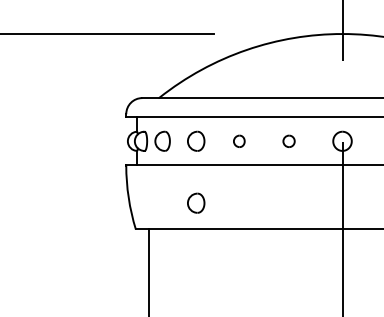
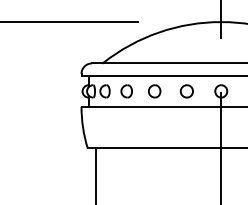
part: (239, 141) -> (154, 91), size x1.67
part: (288, 141) -> (186, 91), size x1.67
part: (195, 203) -> (126, 131), removed

